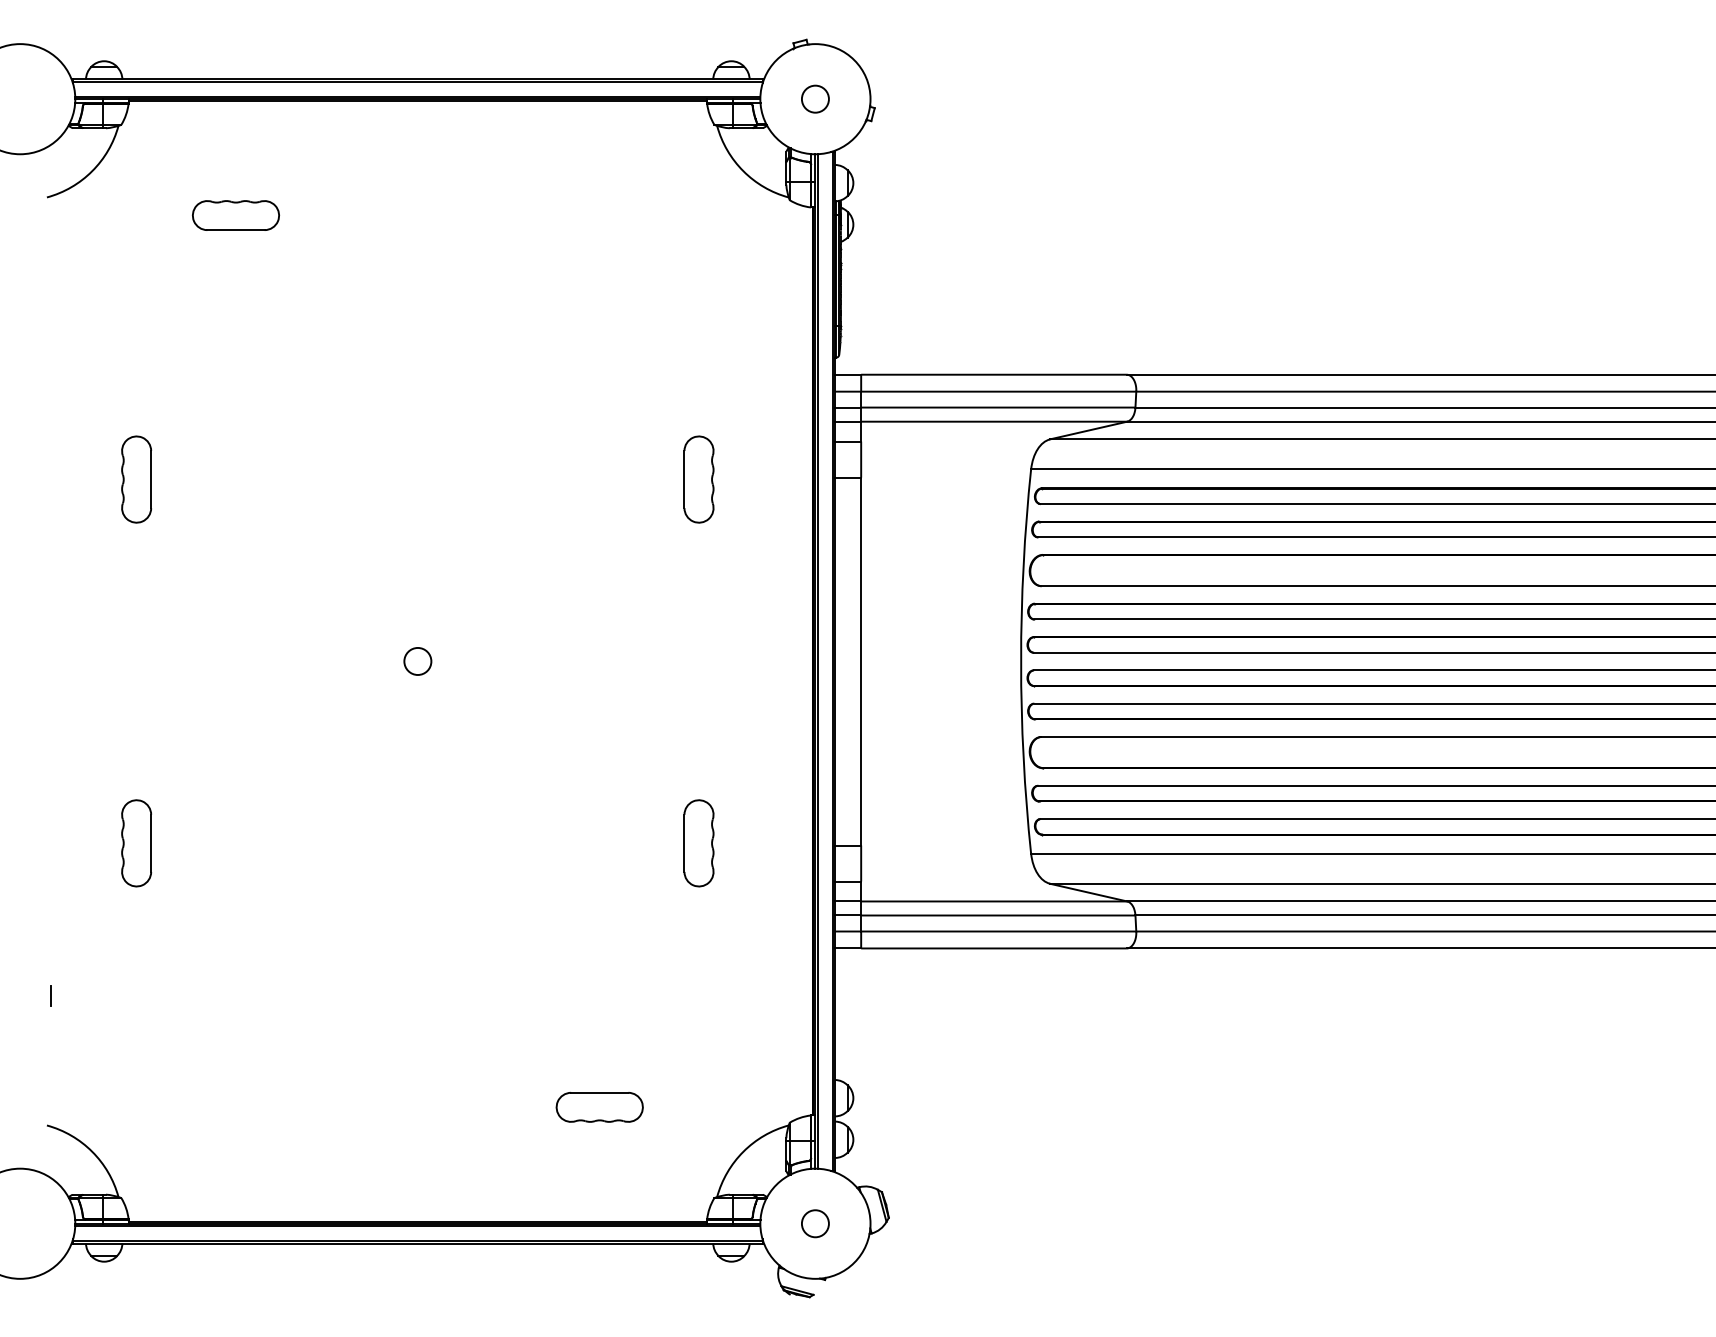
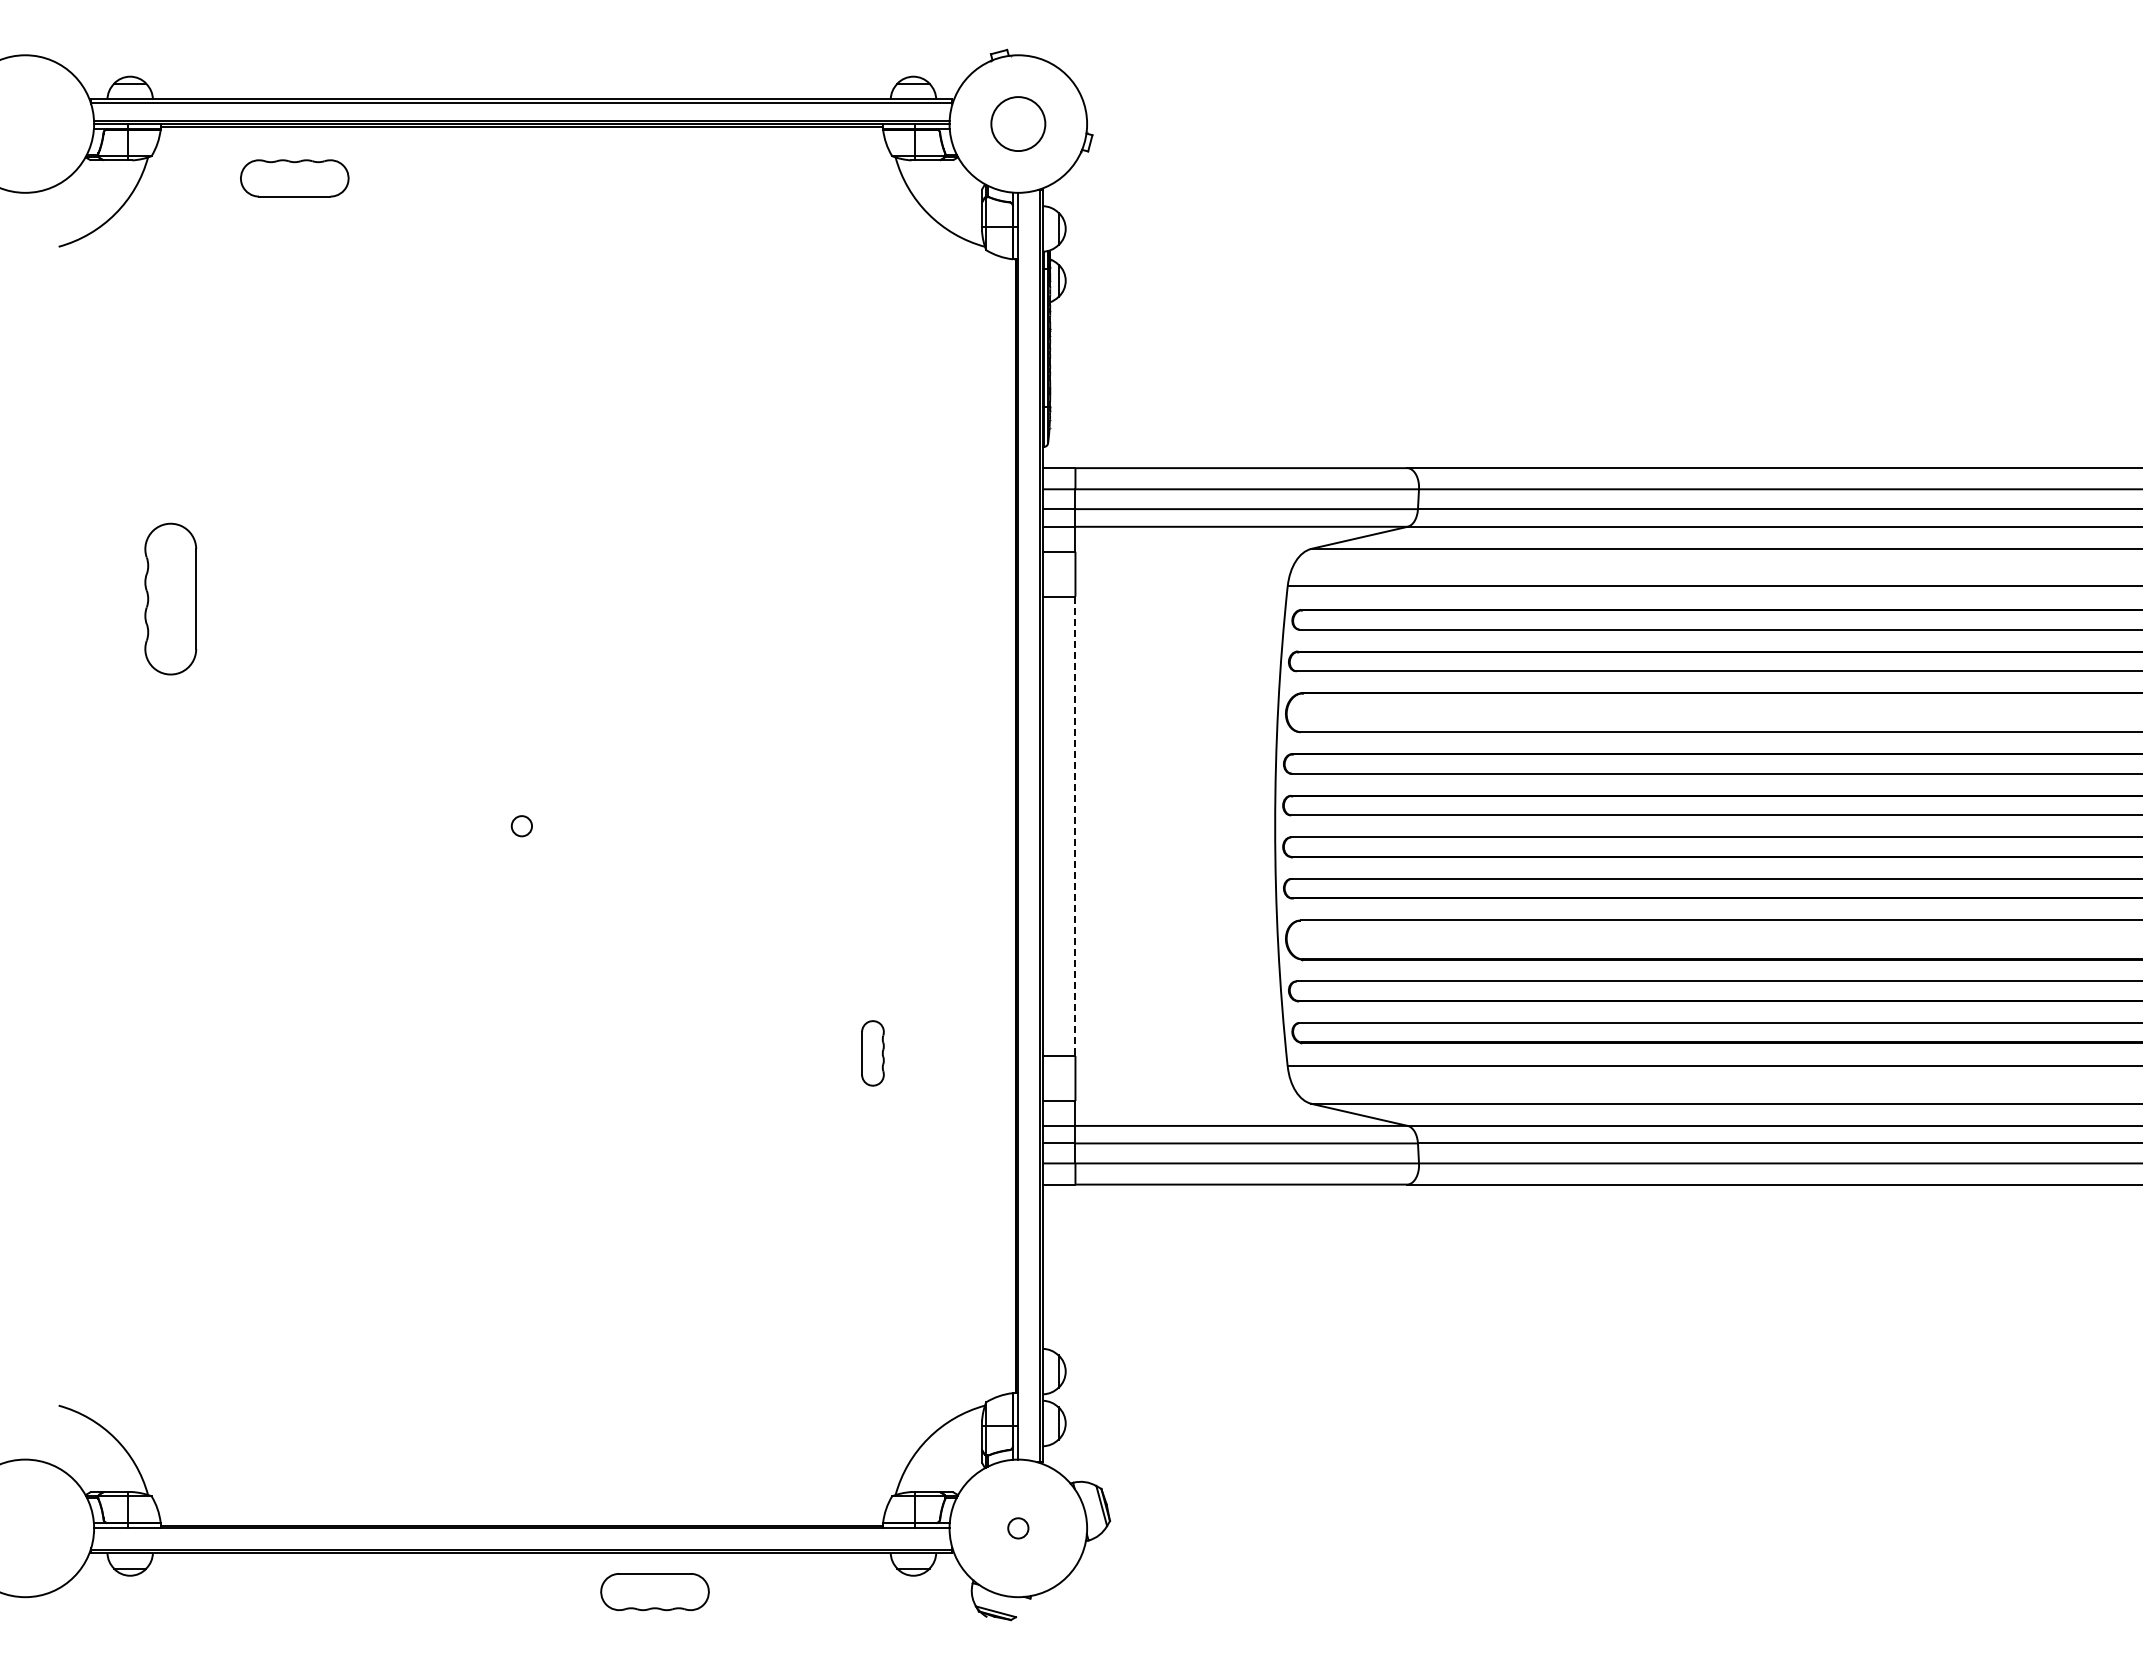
circle: (815, 98) -> (1018, 123), size x1.6
part: (235, 215) -> (294, 178), moved
part: (136, 479) -> (170, 598), size x1.4
part: (698, 479) -> (872, 598), removed
line: (817, 660) -> (1021, 825), removed
circle: (417, 661) -> (521, 826), size x0.6
line: (861, 661) -> (1075, 826), solid -> dashed
part: (136, 843) -> (170, 1053), removed
part: (698, 843) -> (872, 1053), size x0.6
line: (51, 996) -> (64, 1244), removed
part: (599, 1107) -> (654, 1592), moved
circle: (815, 1223) -> (1018, 1528), size x0.6
line: (417, 1226) -> (521, 1531), removed

